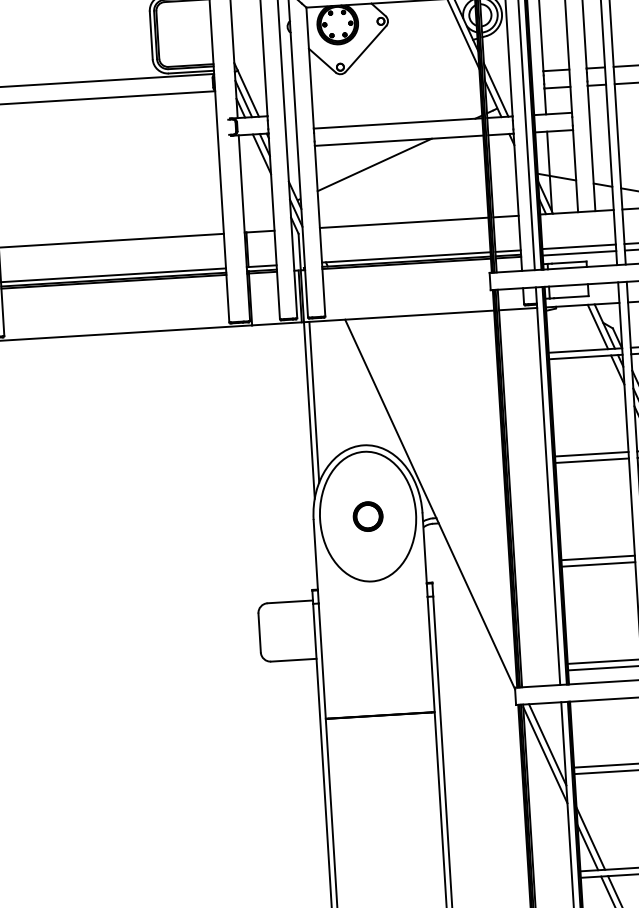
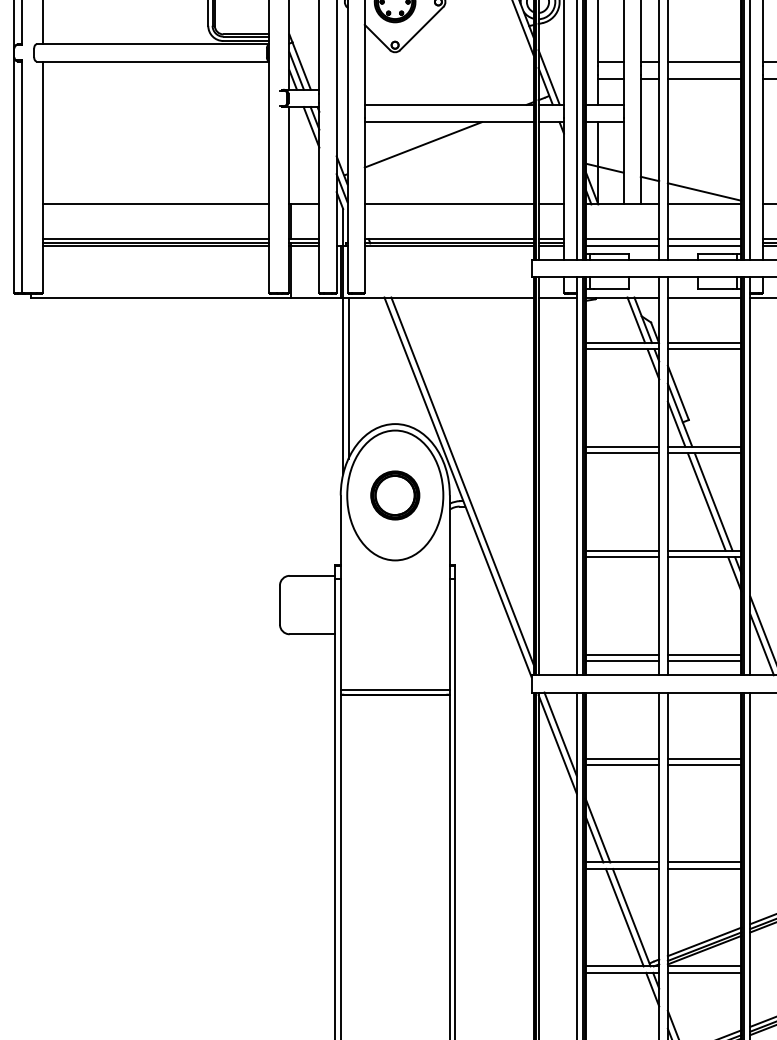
line: (434, 497) -> (462, 480), added
part: (368, 516) -> (395, 495), size x1.67
line: (379, 711) -> (394, 690), added

